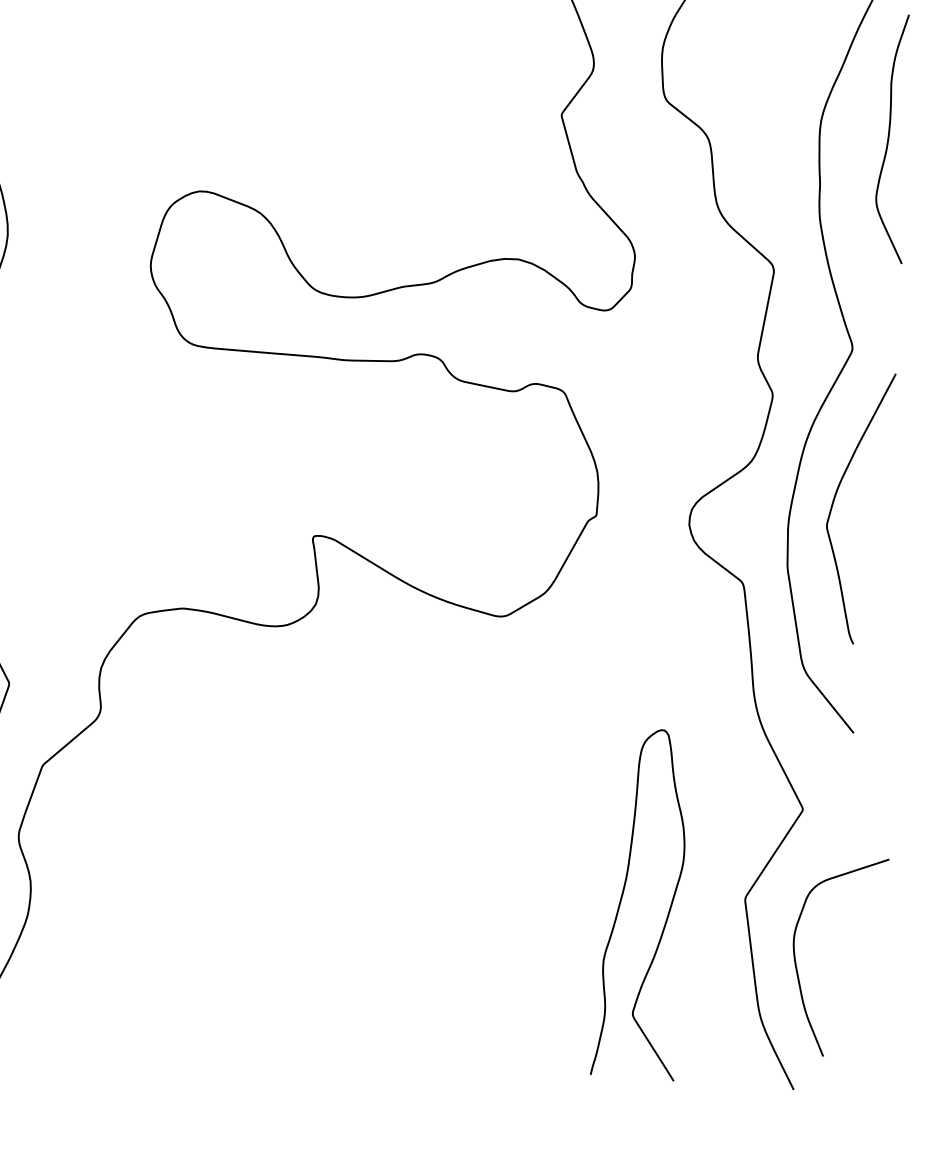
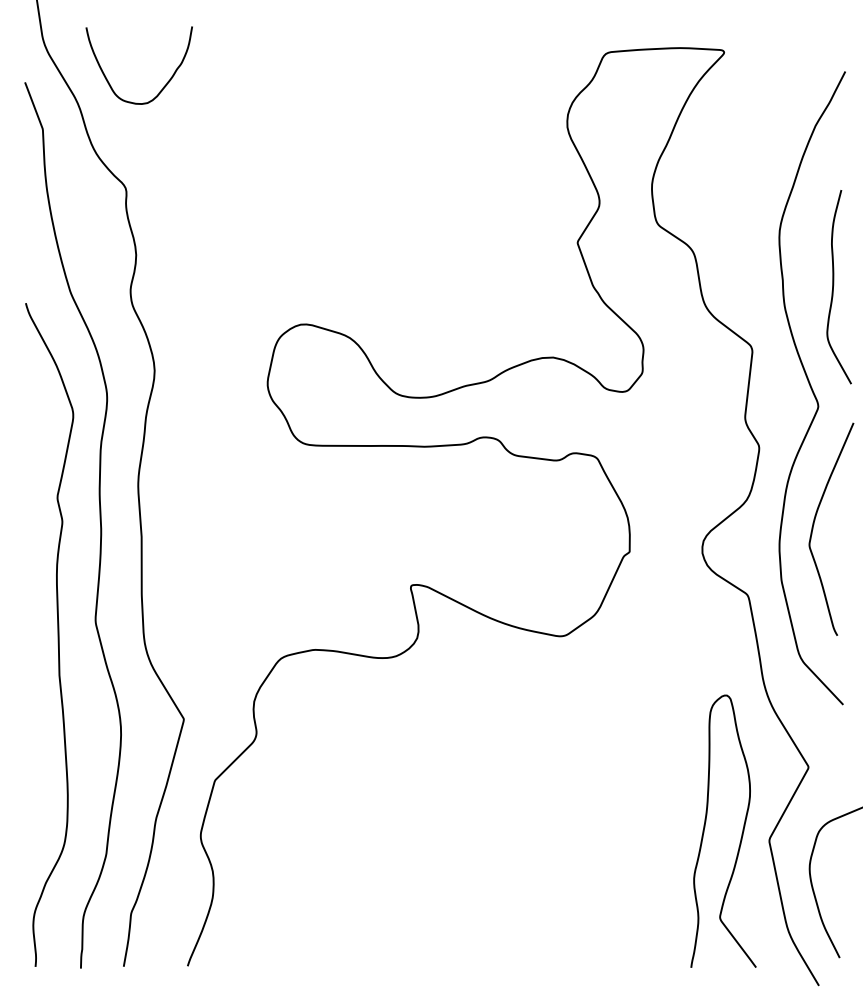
curve: (890, 136) -> (834, 285), moved
curve: (623, 896) -> (705, 827), moved

